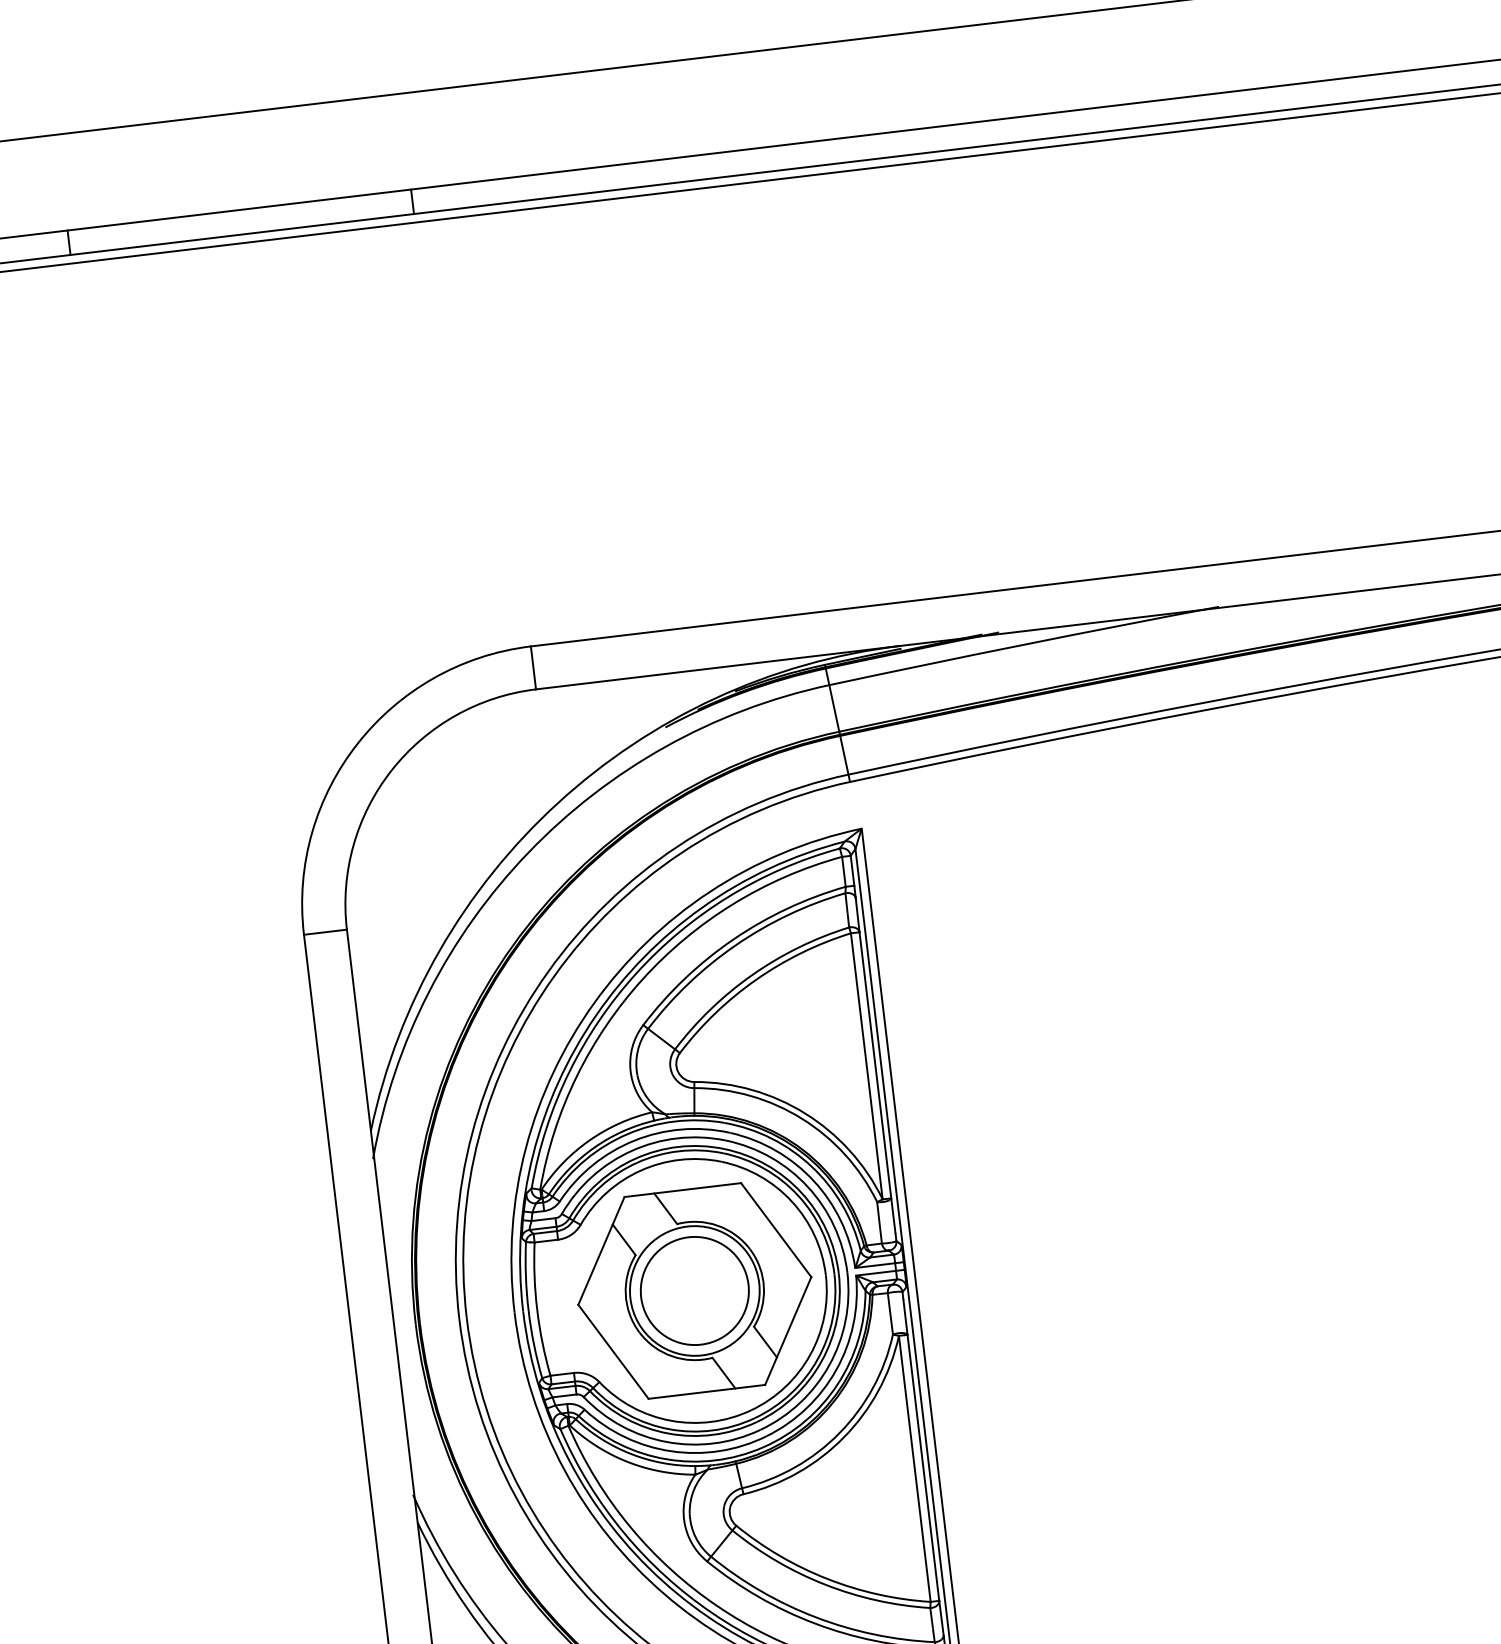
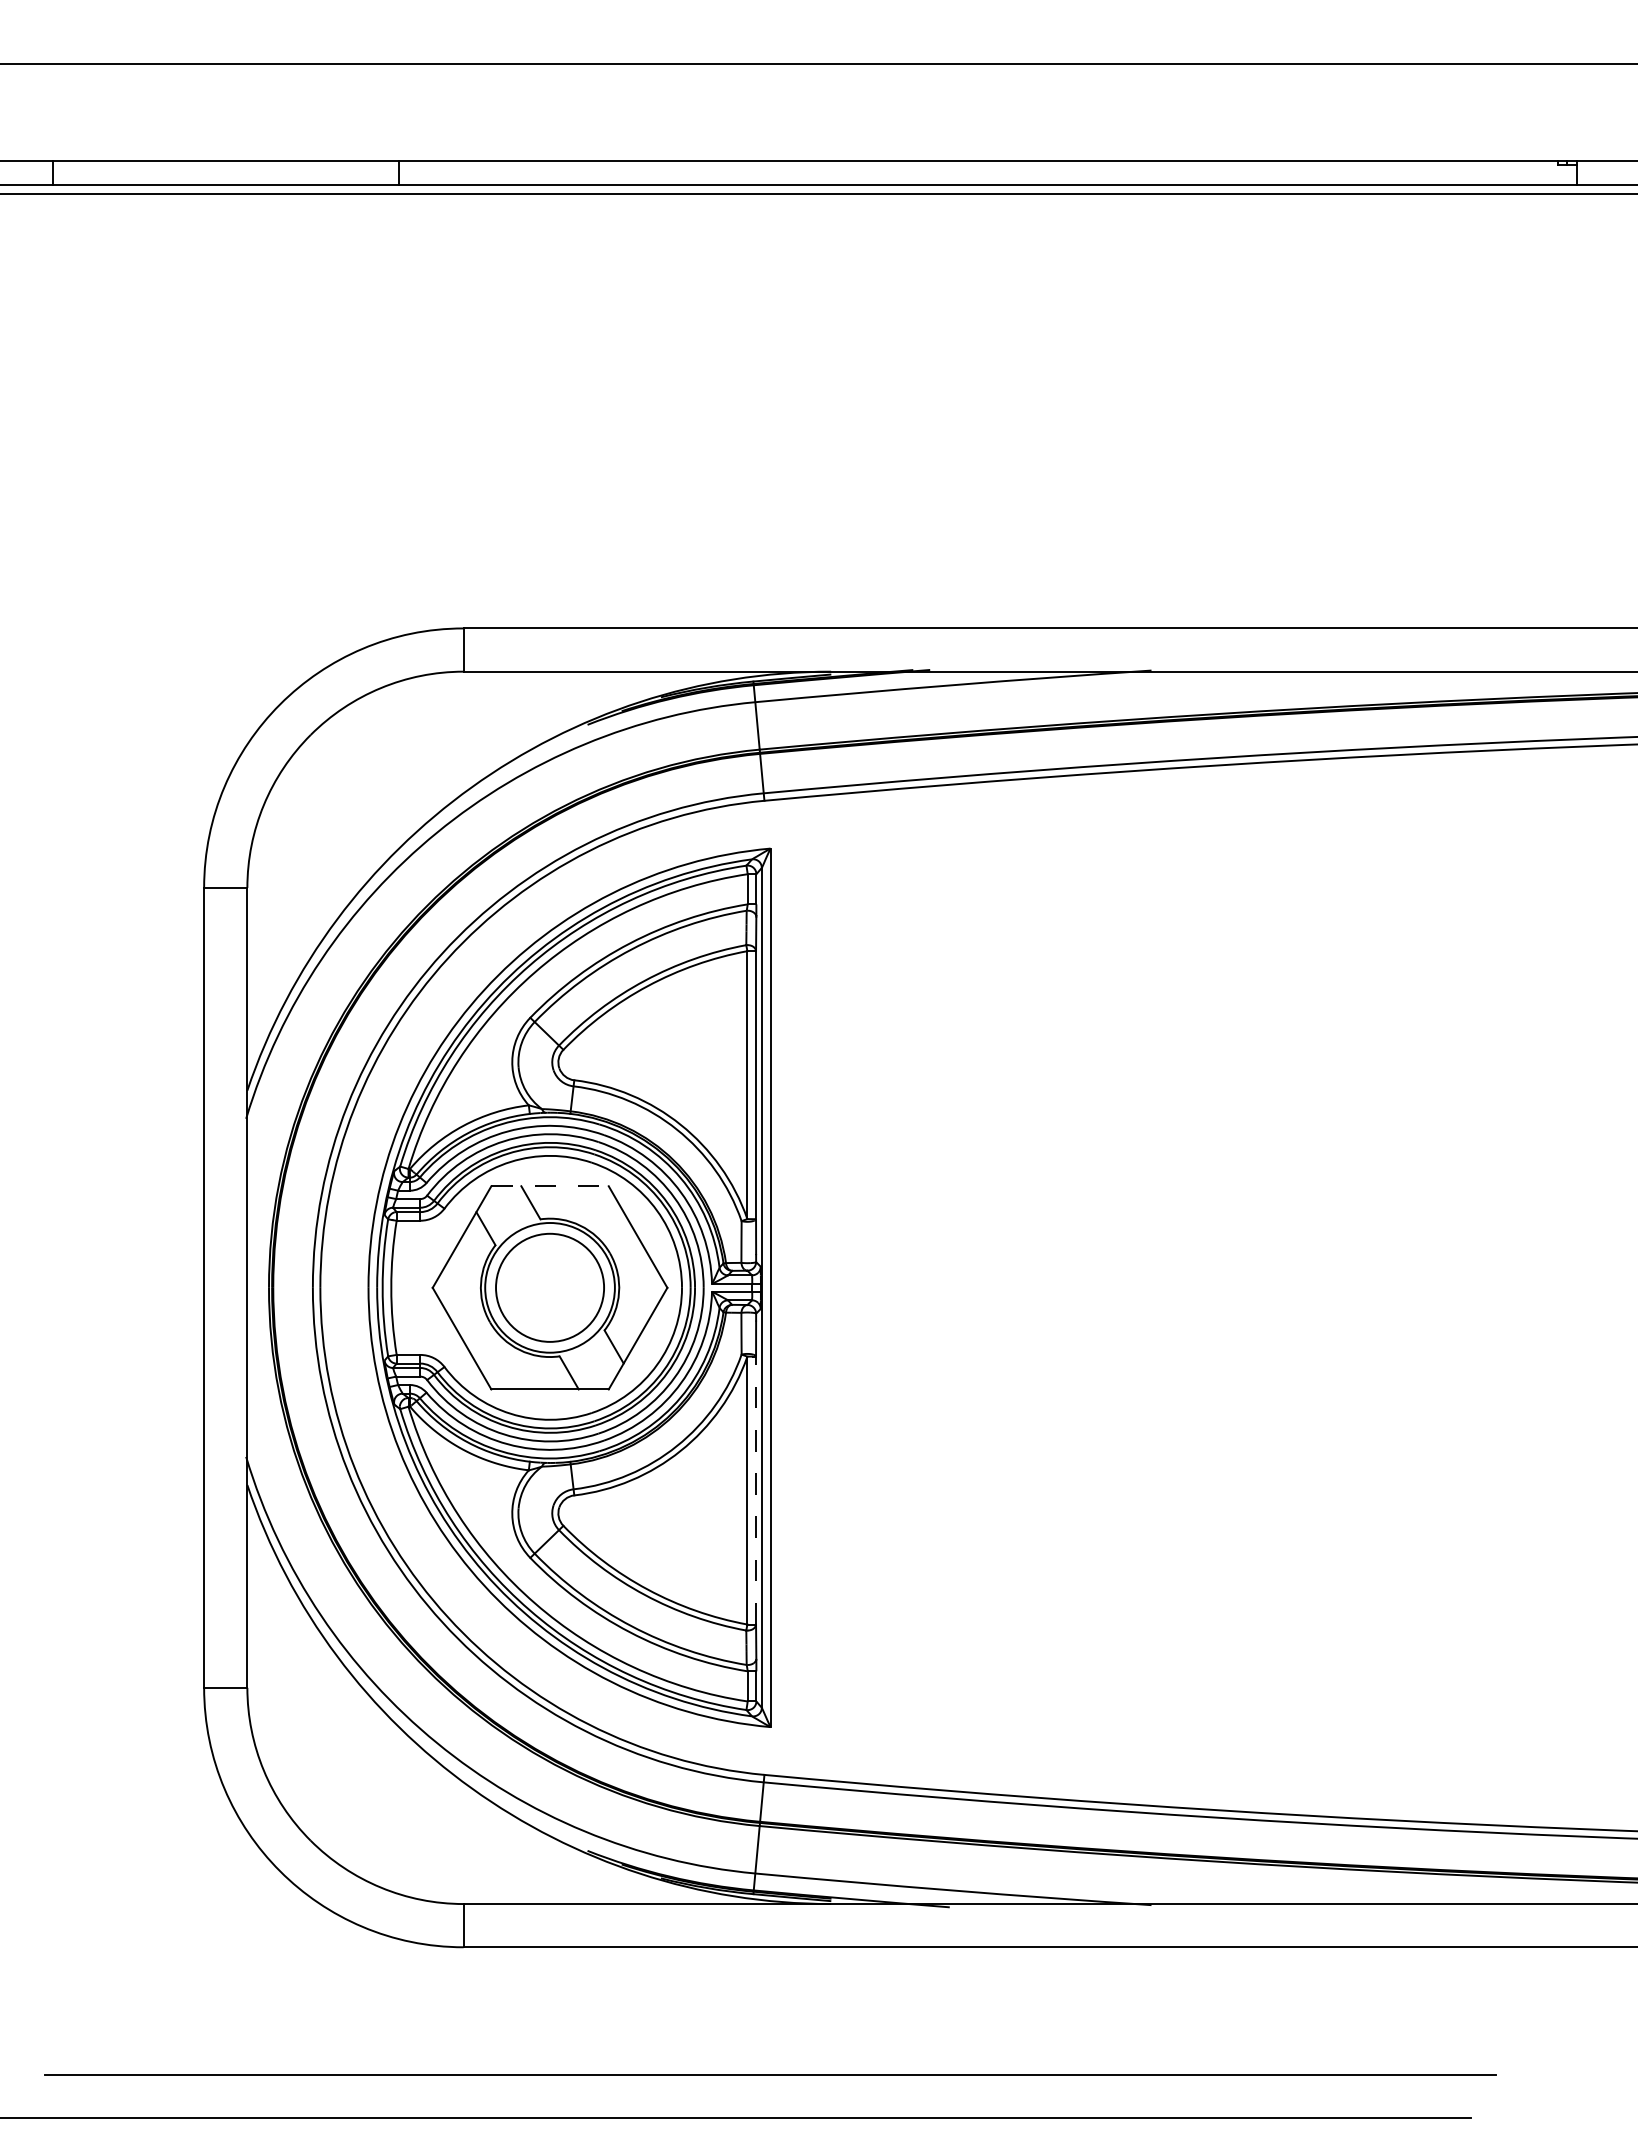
line: (683, 1190) -> (550, 1186), solid -> dashed
line: (923, 1467) -> (756, 1490), solid -> dashed

